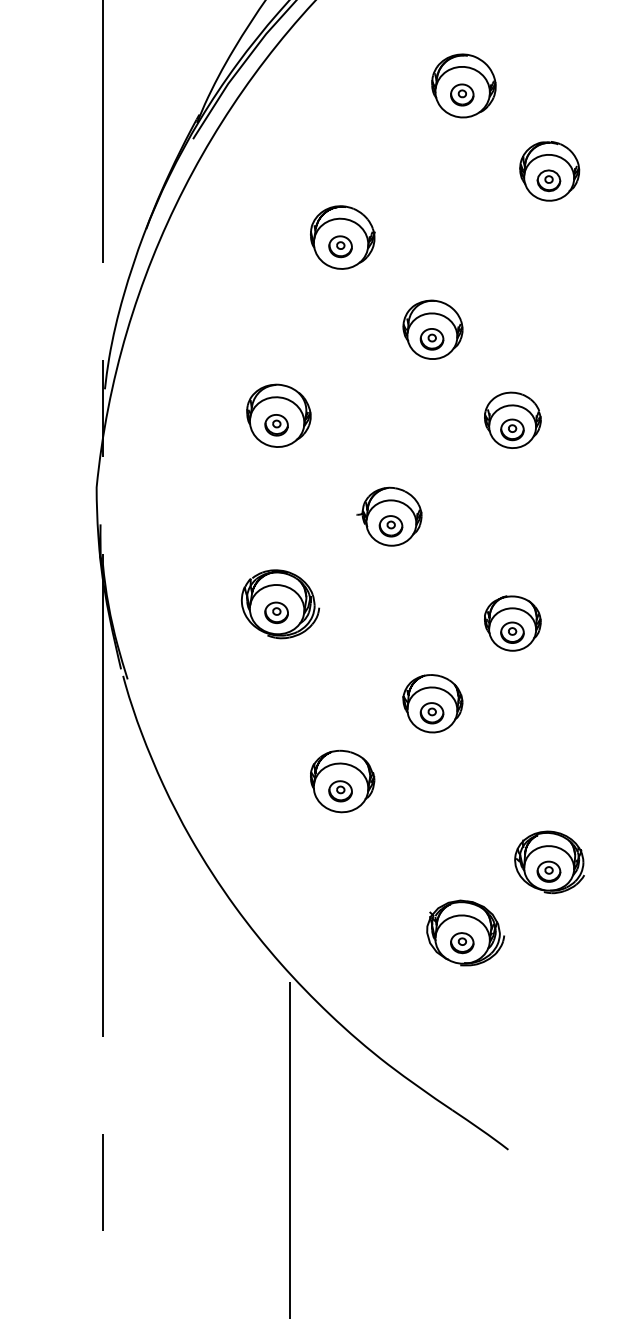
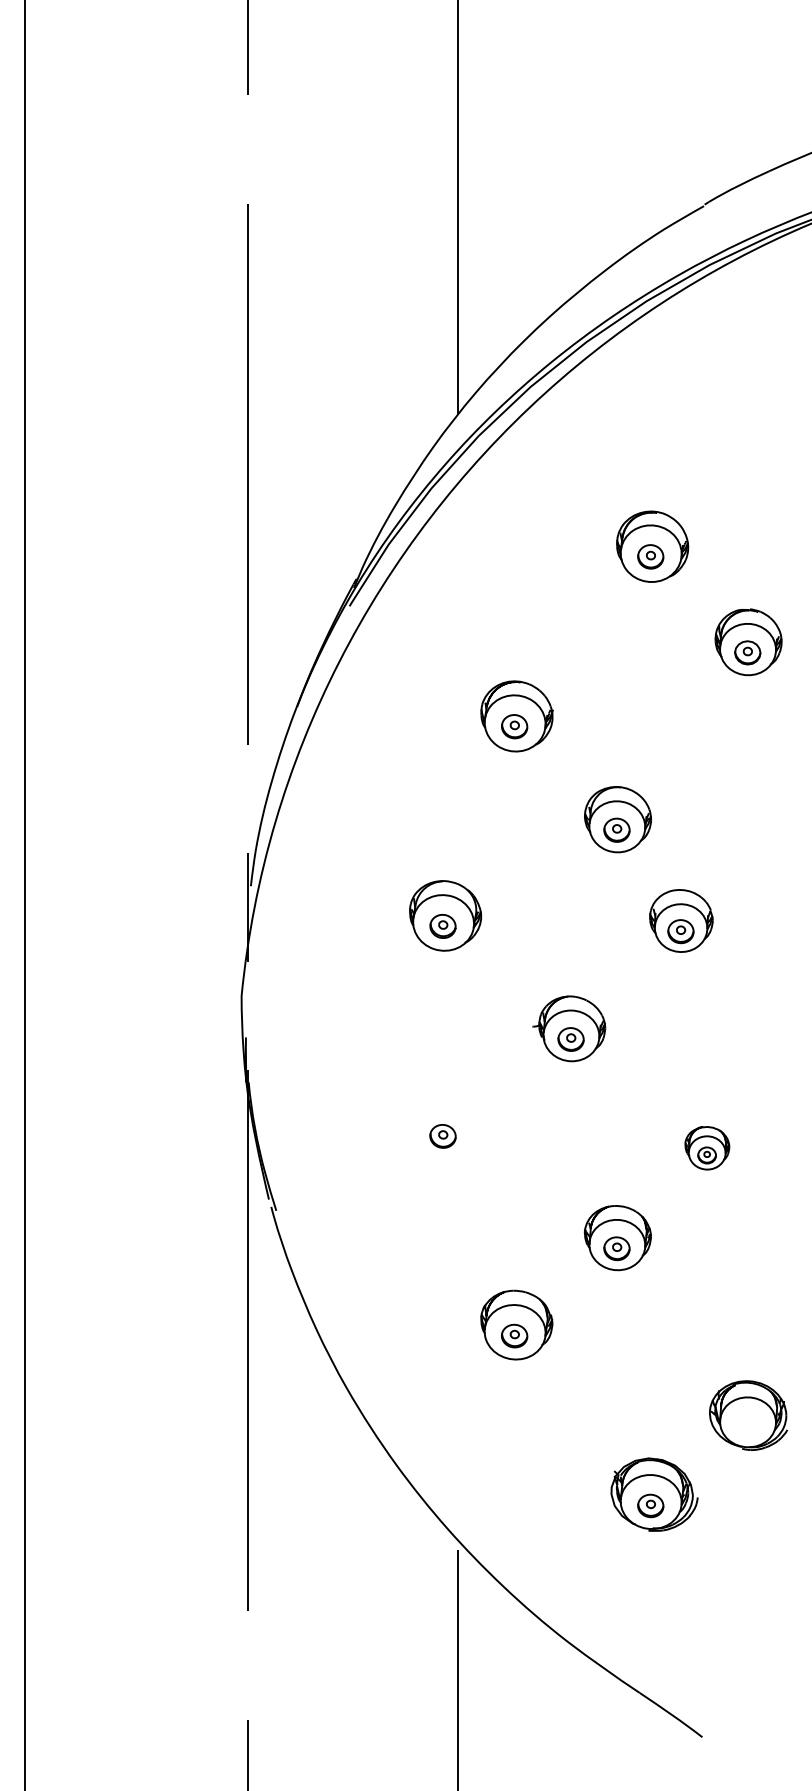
part: (512, 419) -> (681, 920), moved
part: (280, 604) -> (447, 1126), removed
part: (512, 622) -> (707, 1147), size x0.7
part: (548, 871) -> (747, 1425), removed

